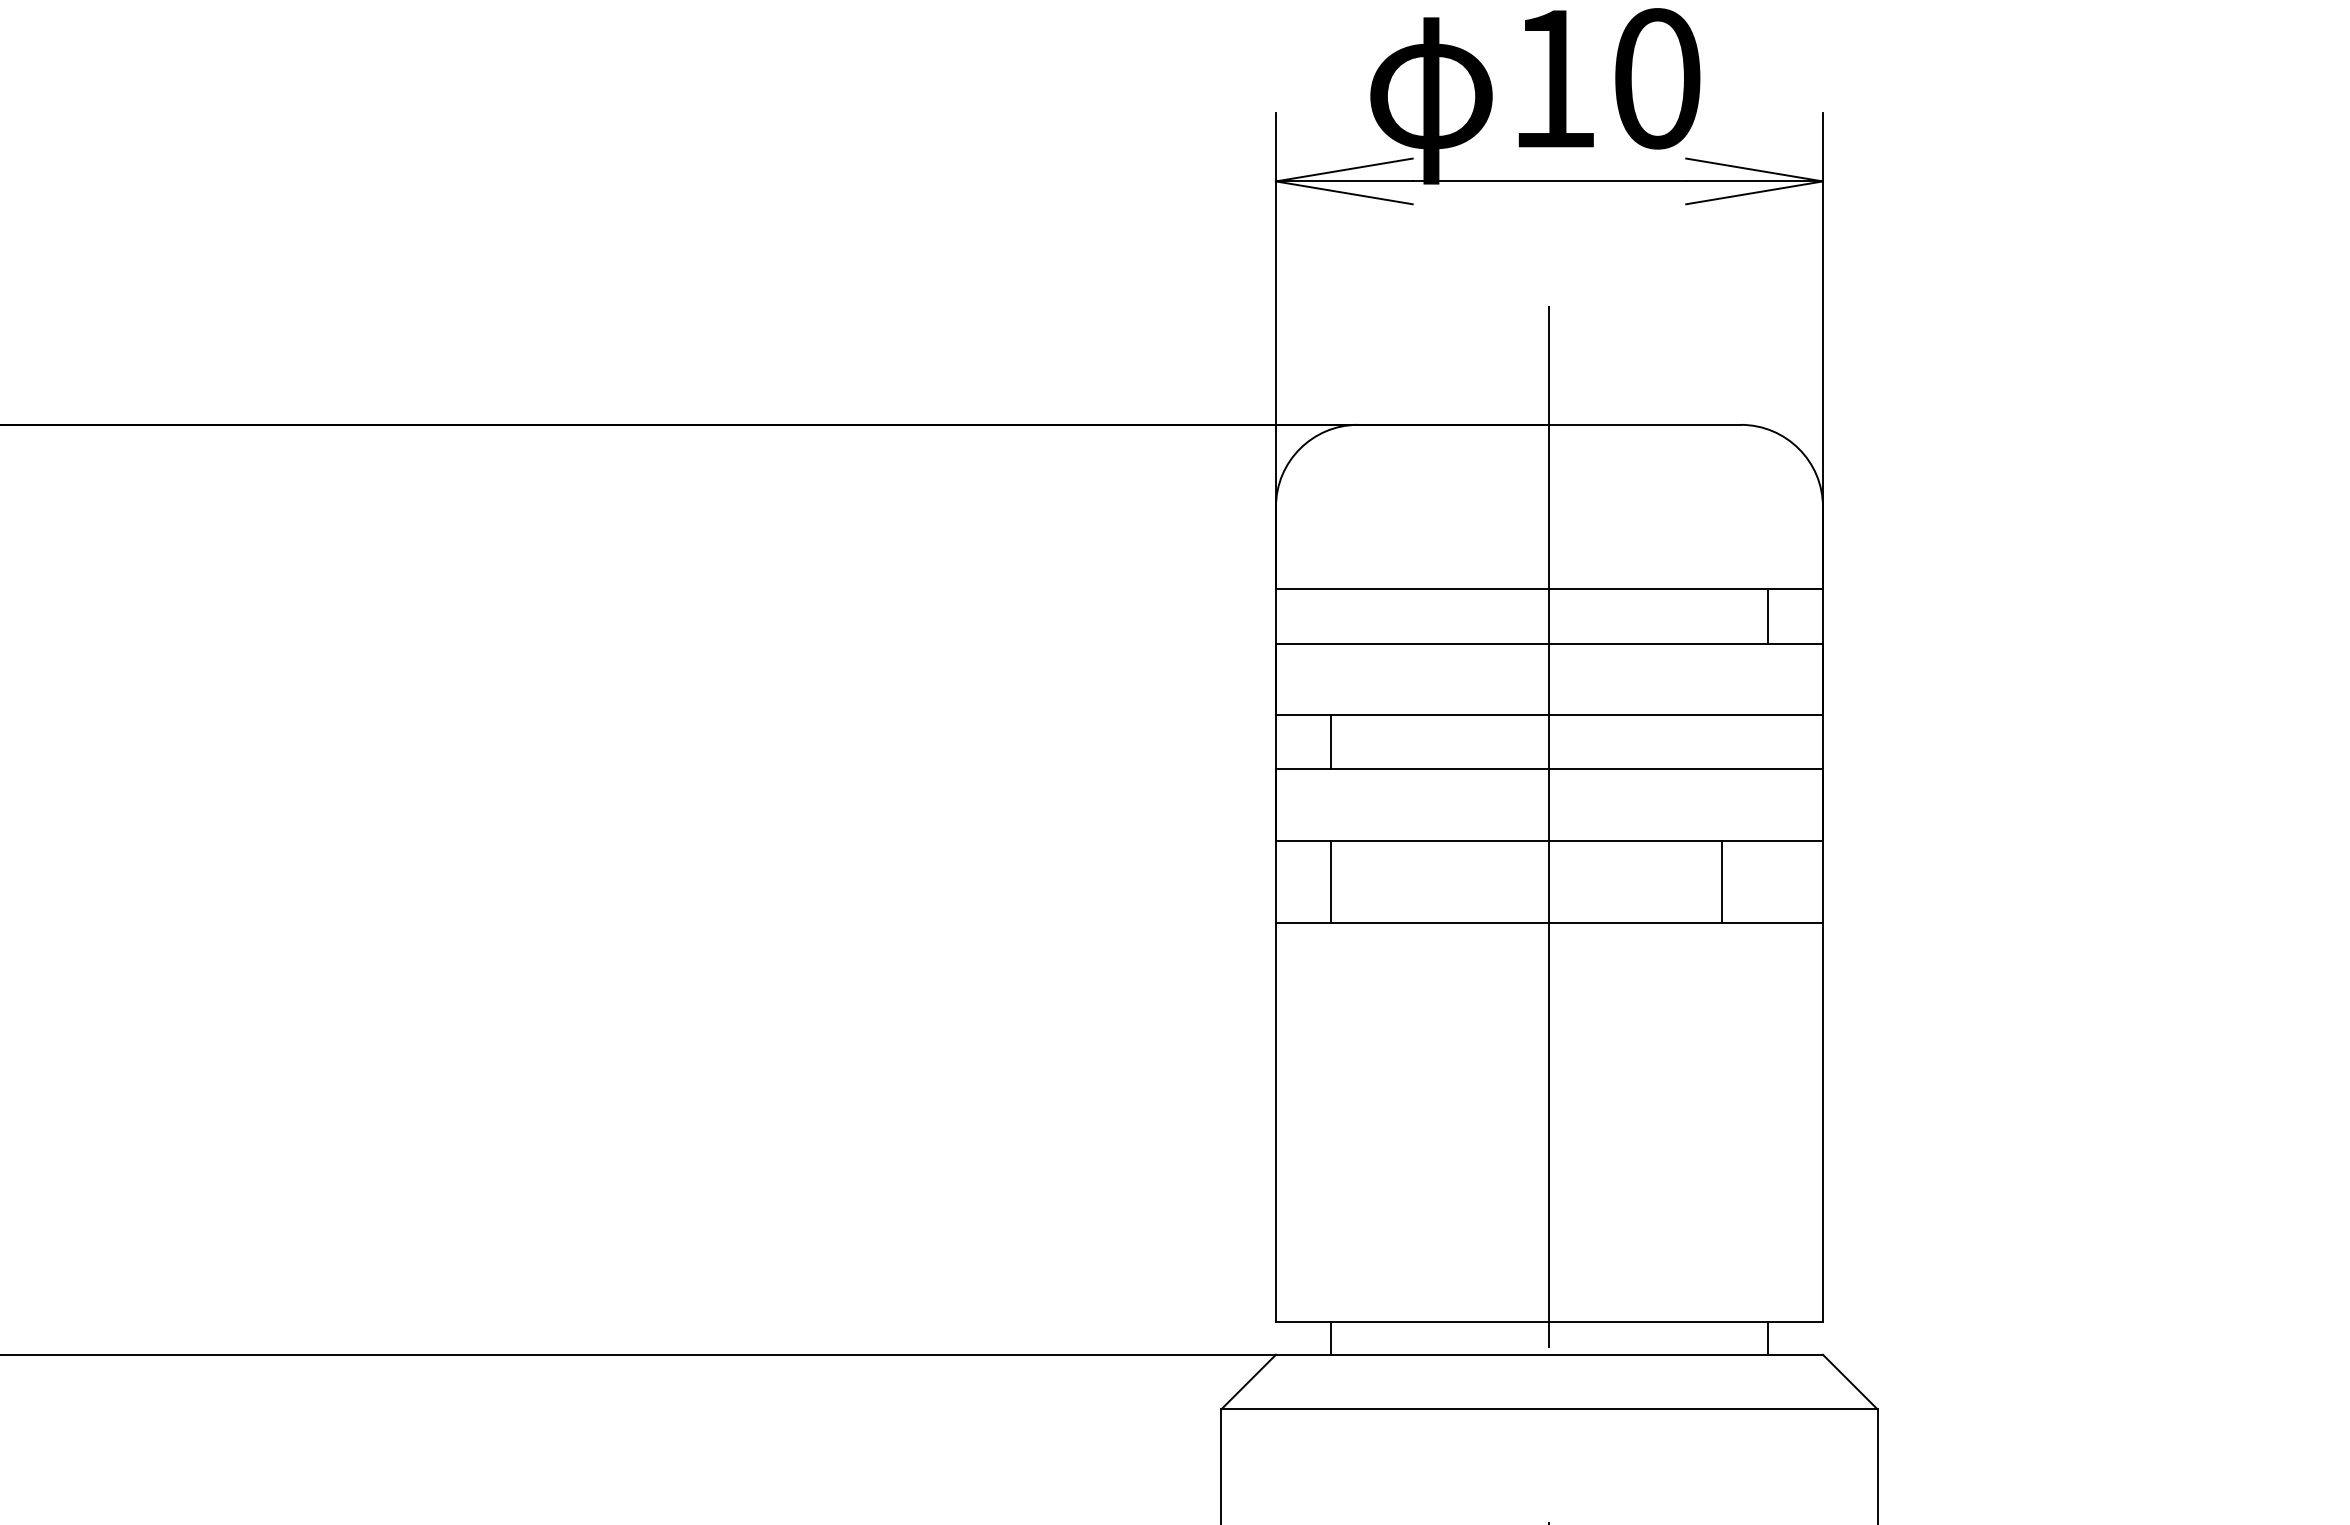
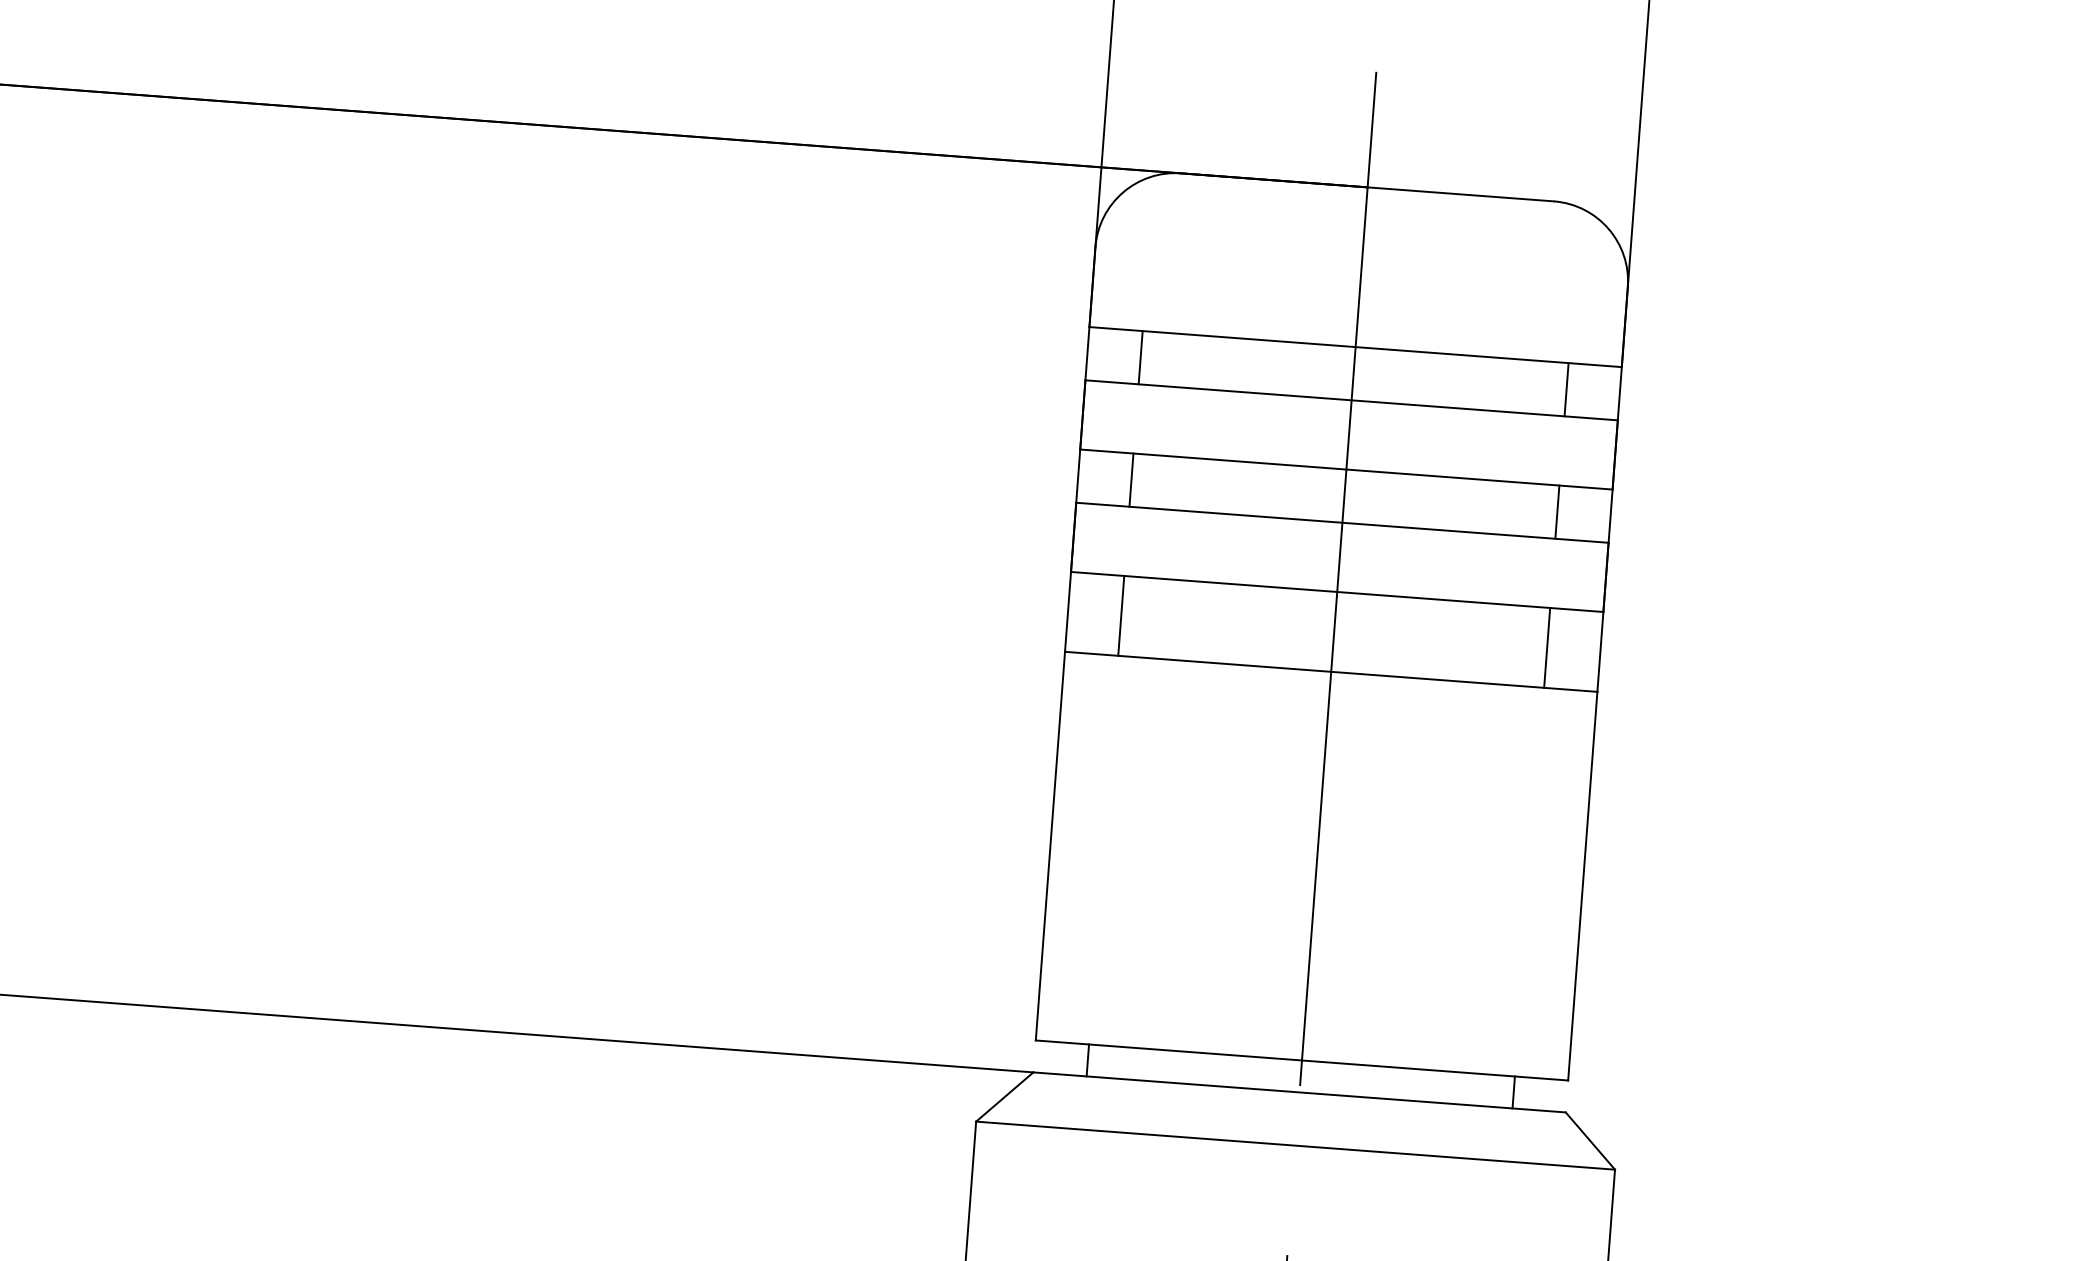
line: (1330, 615) -> (1140, 356), added
line: (1768, 741) -> (1557, 511), added
line: (1722, 881) -> (1547, 647), moved

